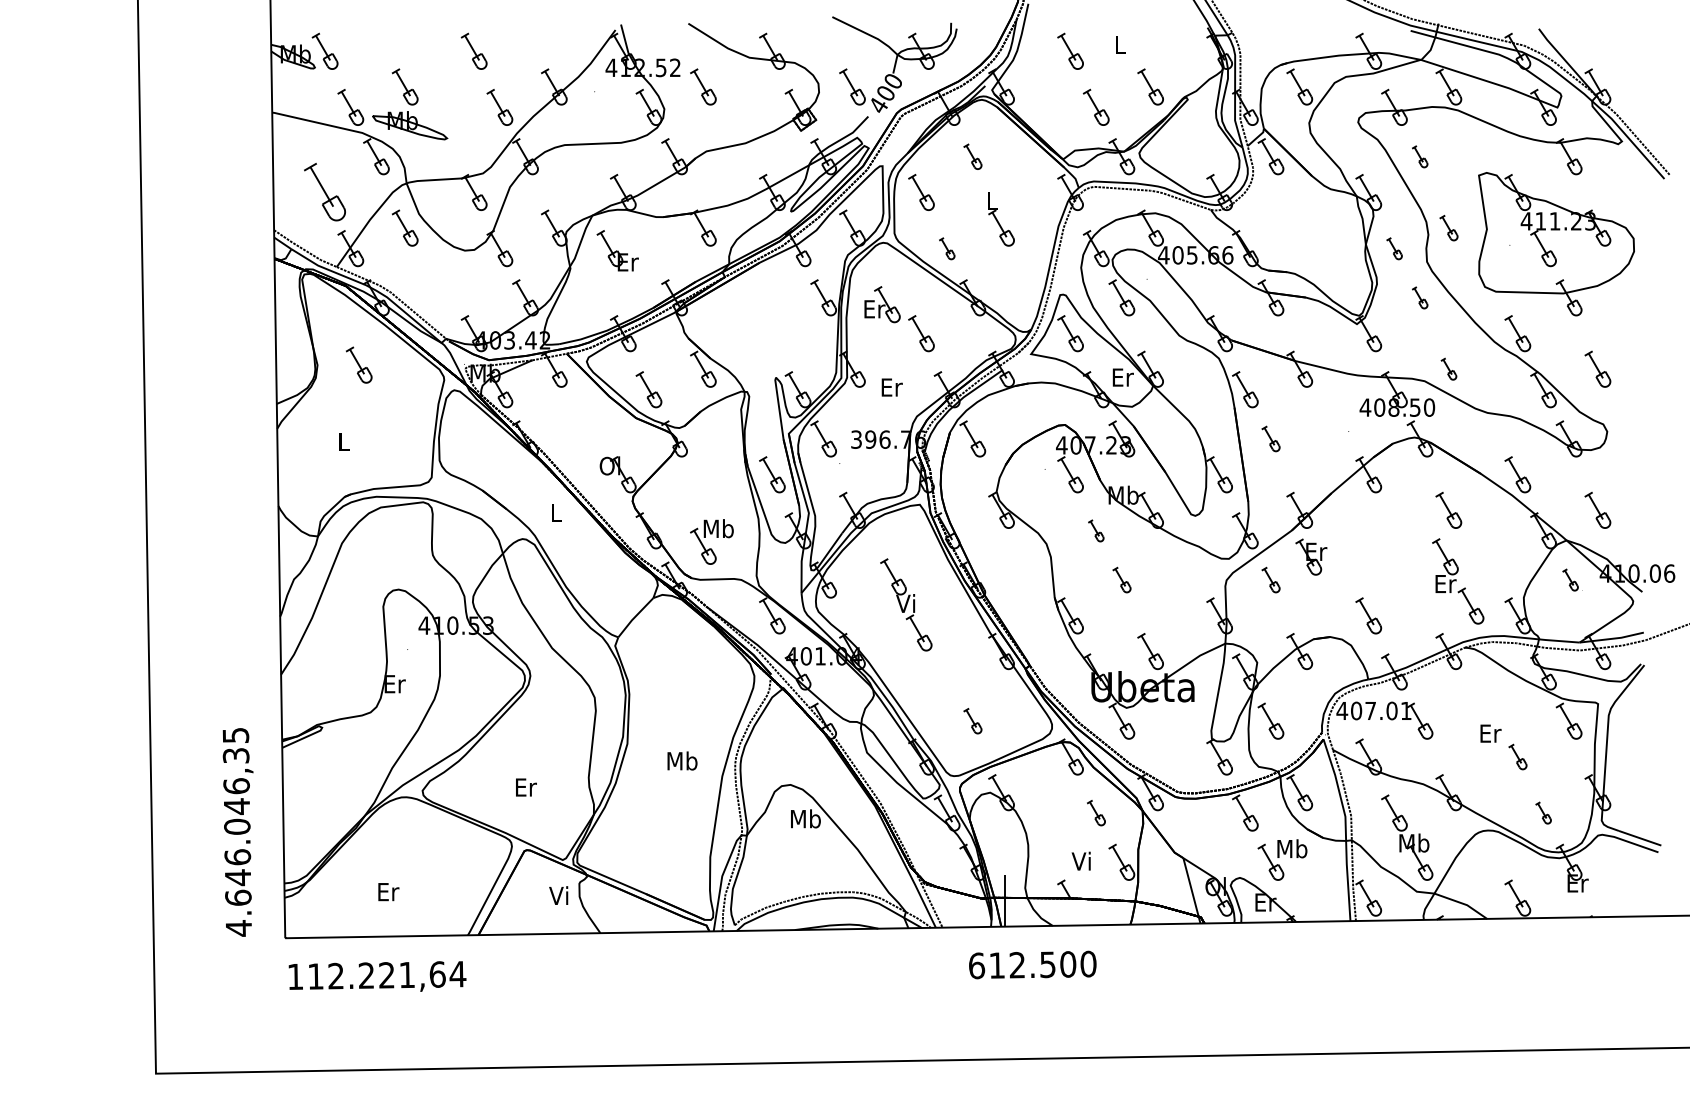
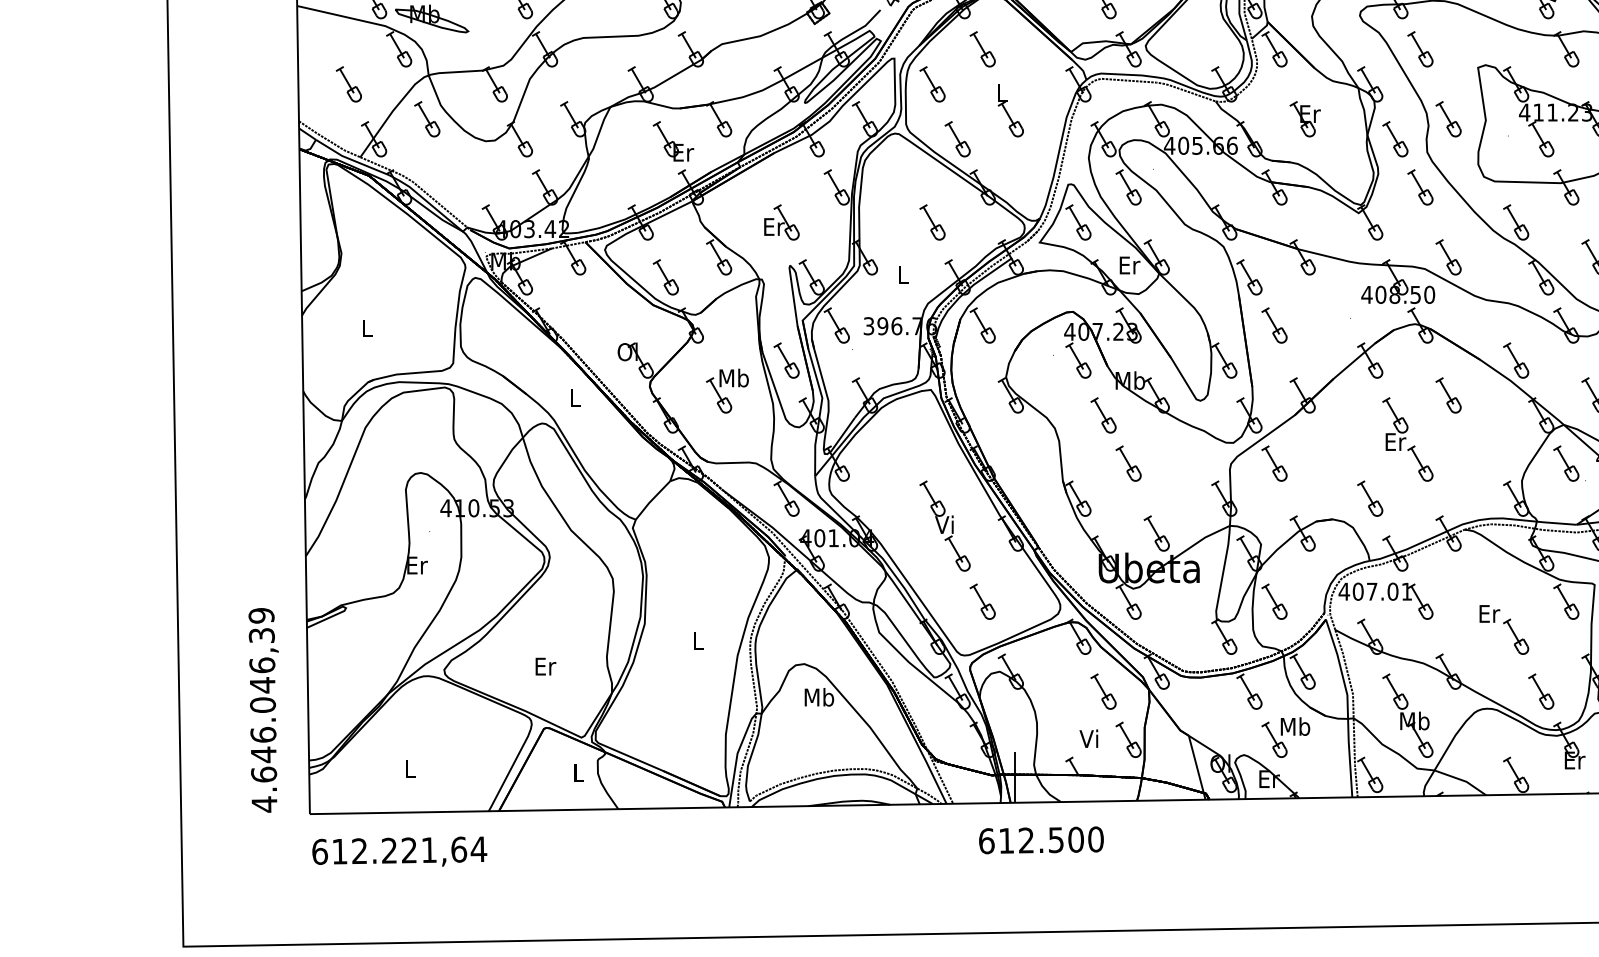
part: (972, 156) -> (982, 49), size x1.43
part: (1419, 156) -> (1419, 49), size x1.67
part: (324, 192) -> (348, 84), size x0.62
part: (1448, 227) -> (1448, 118), size x1.43
part: (946, 248) -> (957, 139), size x1.67
part: (1394, 248) -> (1395, 139), size x1.67
part: (617, 250) -> (673, 141), moved
part: (1419, 297) -> (1419, 187), size x1.67
part: (882, 304) -> (781, 222), moved
part: (359, 364) -> (382, 252), removed
part: (1448, 368) -> (1448, 256), size x1.67
text: (891, 387) -> (903, 275), Er -> L
part: (1270, 438) -> (1274, 325), size x1.43
part: (1095, 530) -> (1102, 415), size x1.67
part: (716, 537) -> (731, 386), moved
part: (1311, 556) -> (1305, 118), moved
part: (1121, 579) -> (1128, 463), size x1.43
part: (1270, 579) -> (1274, 463), size x1.43
part: (1572, 579) -> (1569, 463), size x1.67
part: (1458, 581) -> (1408, 439), moved
part: (906, 604) -> (945, 525), moved
part: (972, 720) -> (982, 601), size x1.43
text: (235, 735) -> (261, 615), 4.646.046,35 -> 4.646.046,39
part: (1517, 756) -> (1515, 636), size x1.43
text: (682, 760) -> (698, 640), Mb -> L
part: (1096, 812) -> (1103, 691), size x1.43
part: (1543, 812) -> (1541, 691), size x1.67
text: (388, 892) -> (410, 769), Er -> L
text: (558, 895) -> (577, 772), Vi -> L
text: (295, 976) -> (319, 851), 112.221,64 -> 612.221,64

